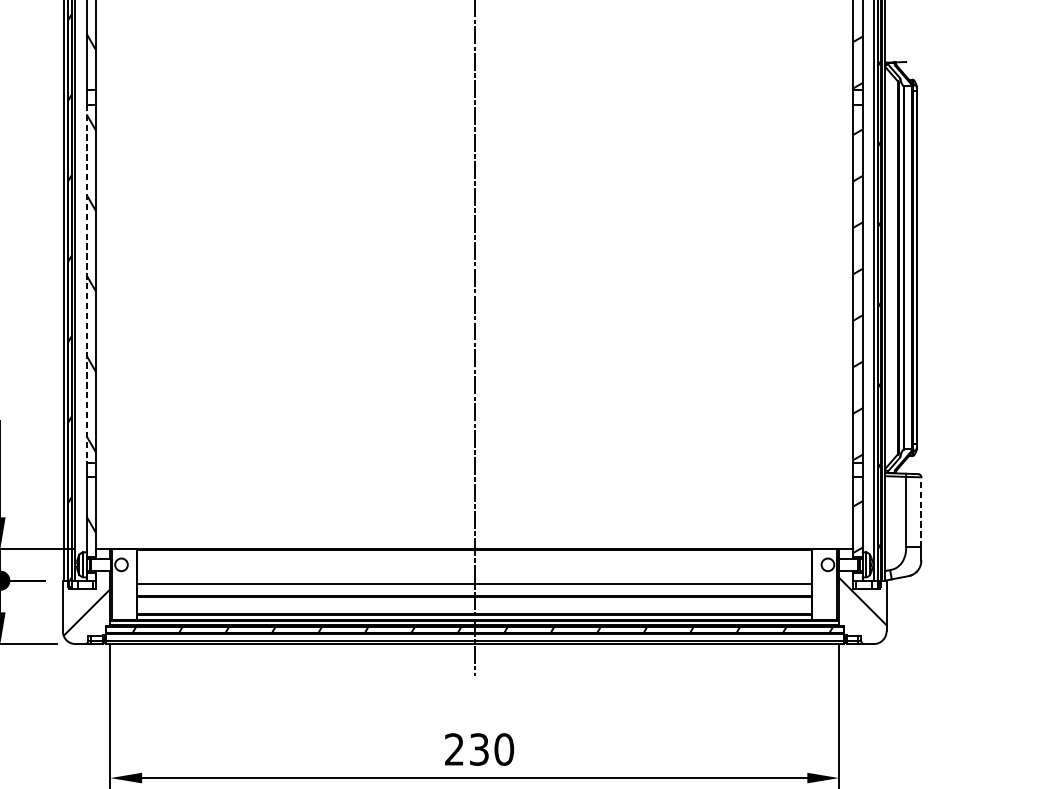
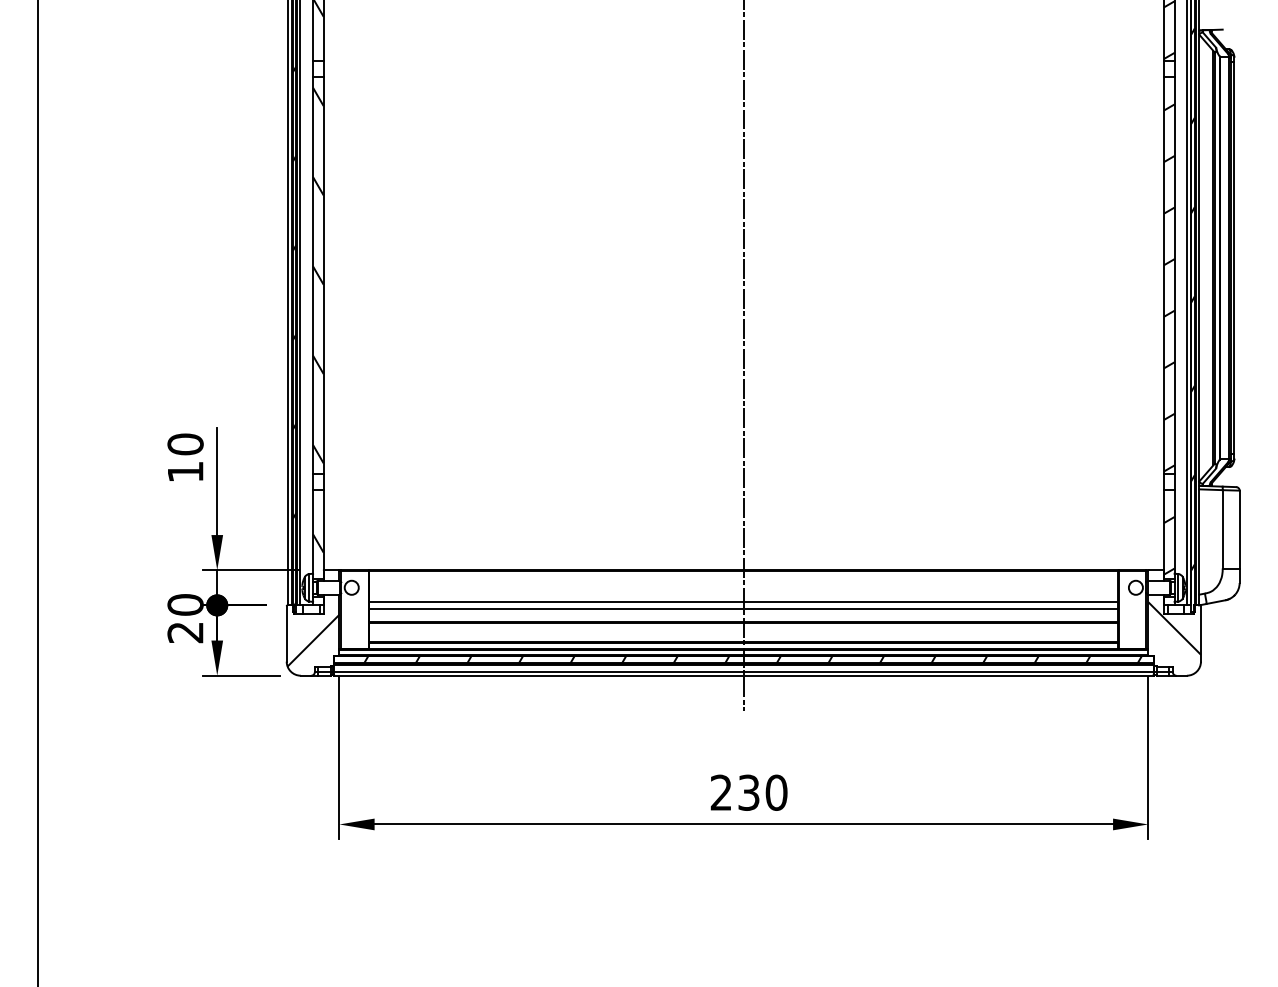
line: (87, 283) -> (313, 275), dashed -> solid
line: (921, 512) -> (1239, 529), dashed -> solid
line: (474, 577) -> (743, 601), added

